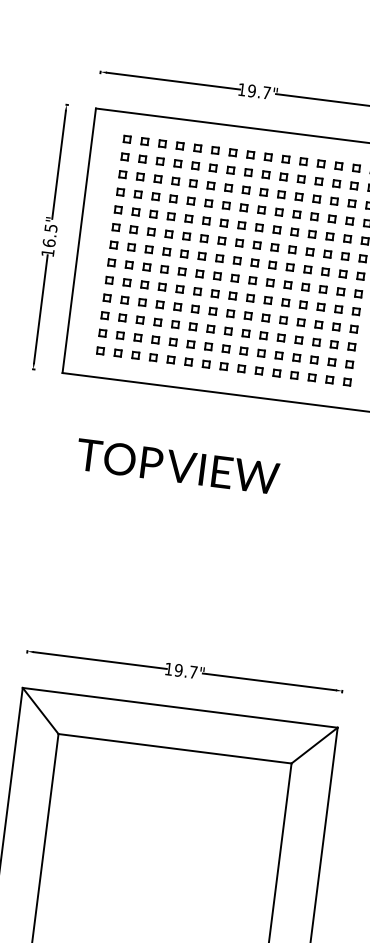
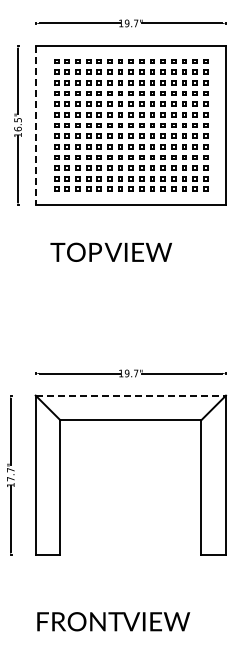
line: (78, 240) -> (35, 125), solid -> dashed
line: (181, 707) -> (131, 395), solid -> dashed

